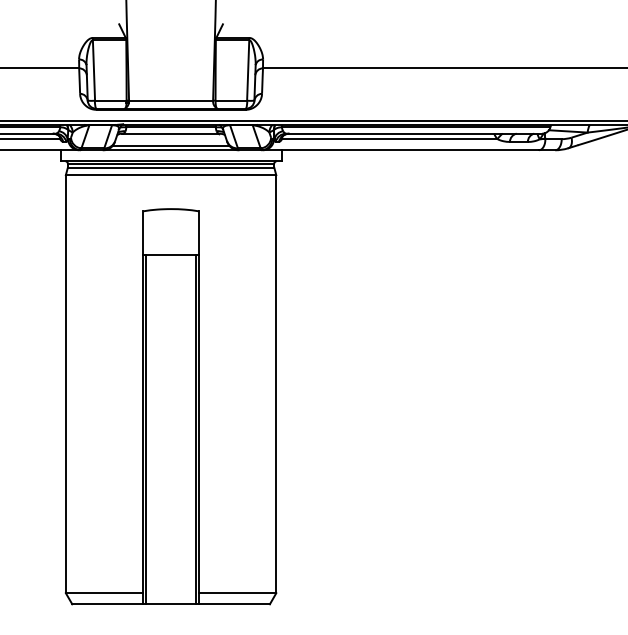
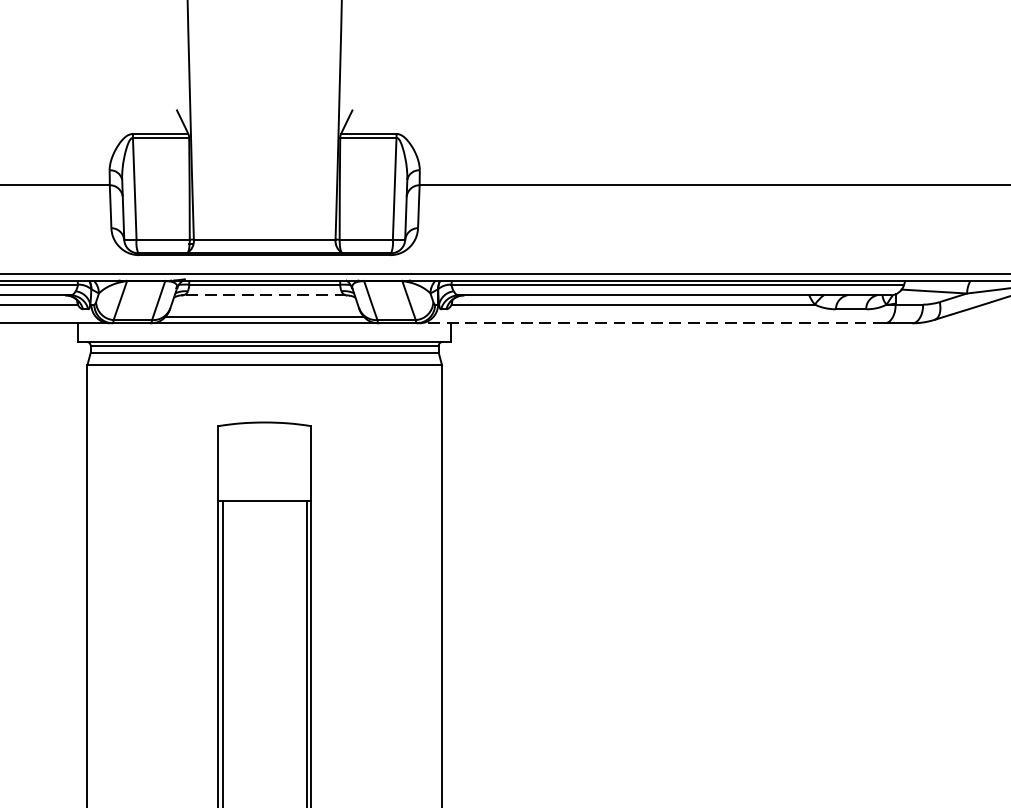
line: (170, 133) -> (263, 295), solid -> dashed
line: (400, 150) -> (651, 323), solid -> dashed

